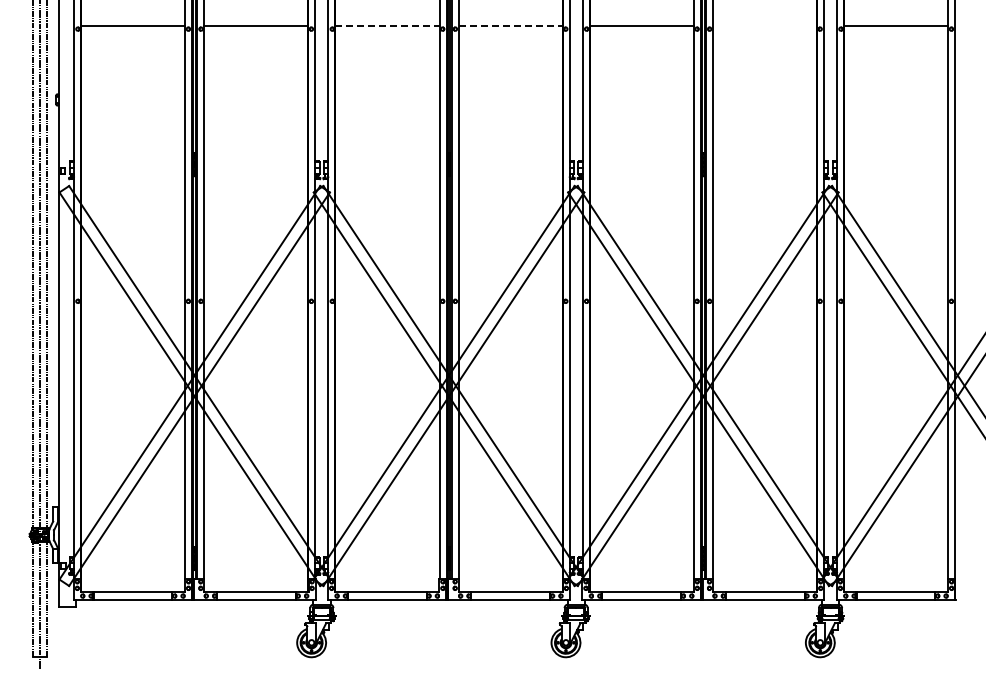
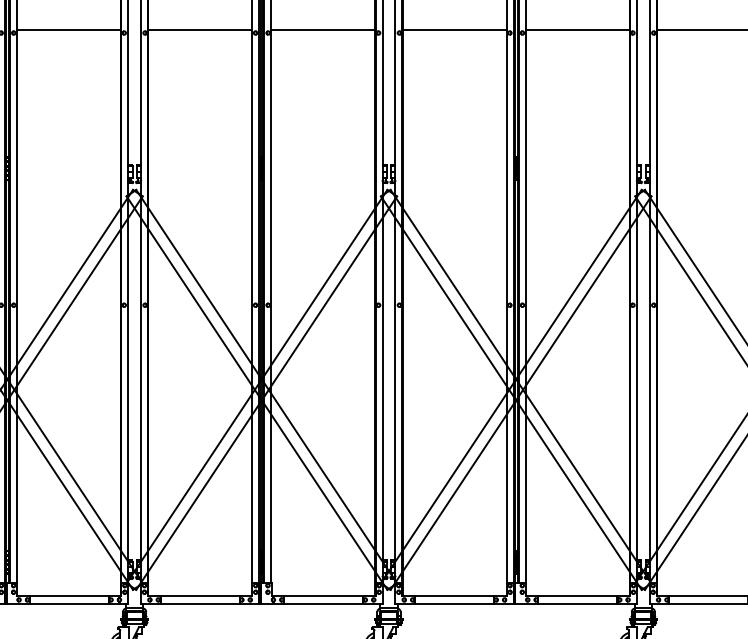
line: (387, 26) -> (200, 30), dashed -> solid
line: (511, 26) -> (324, 30), dashed -> solid
line: (764, 26) -> (577, 30), added

